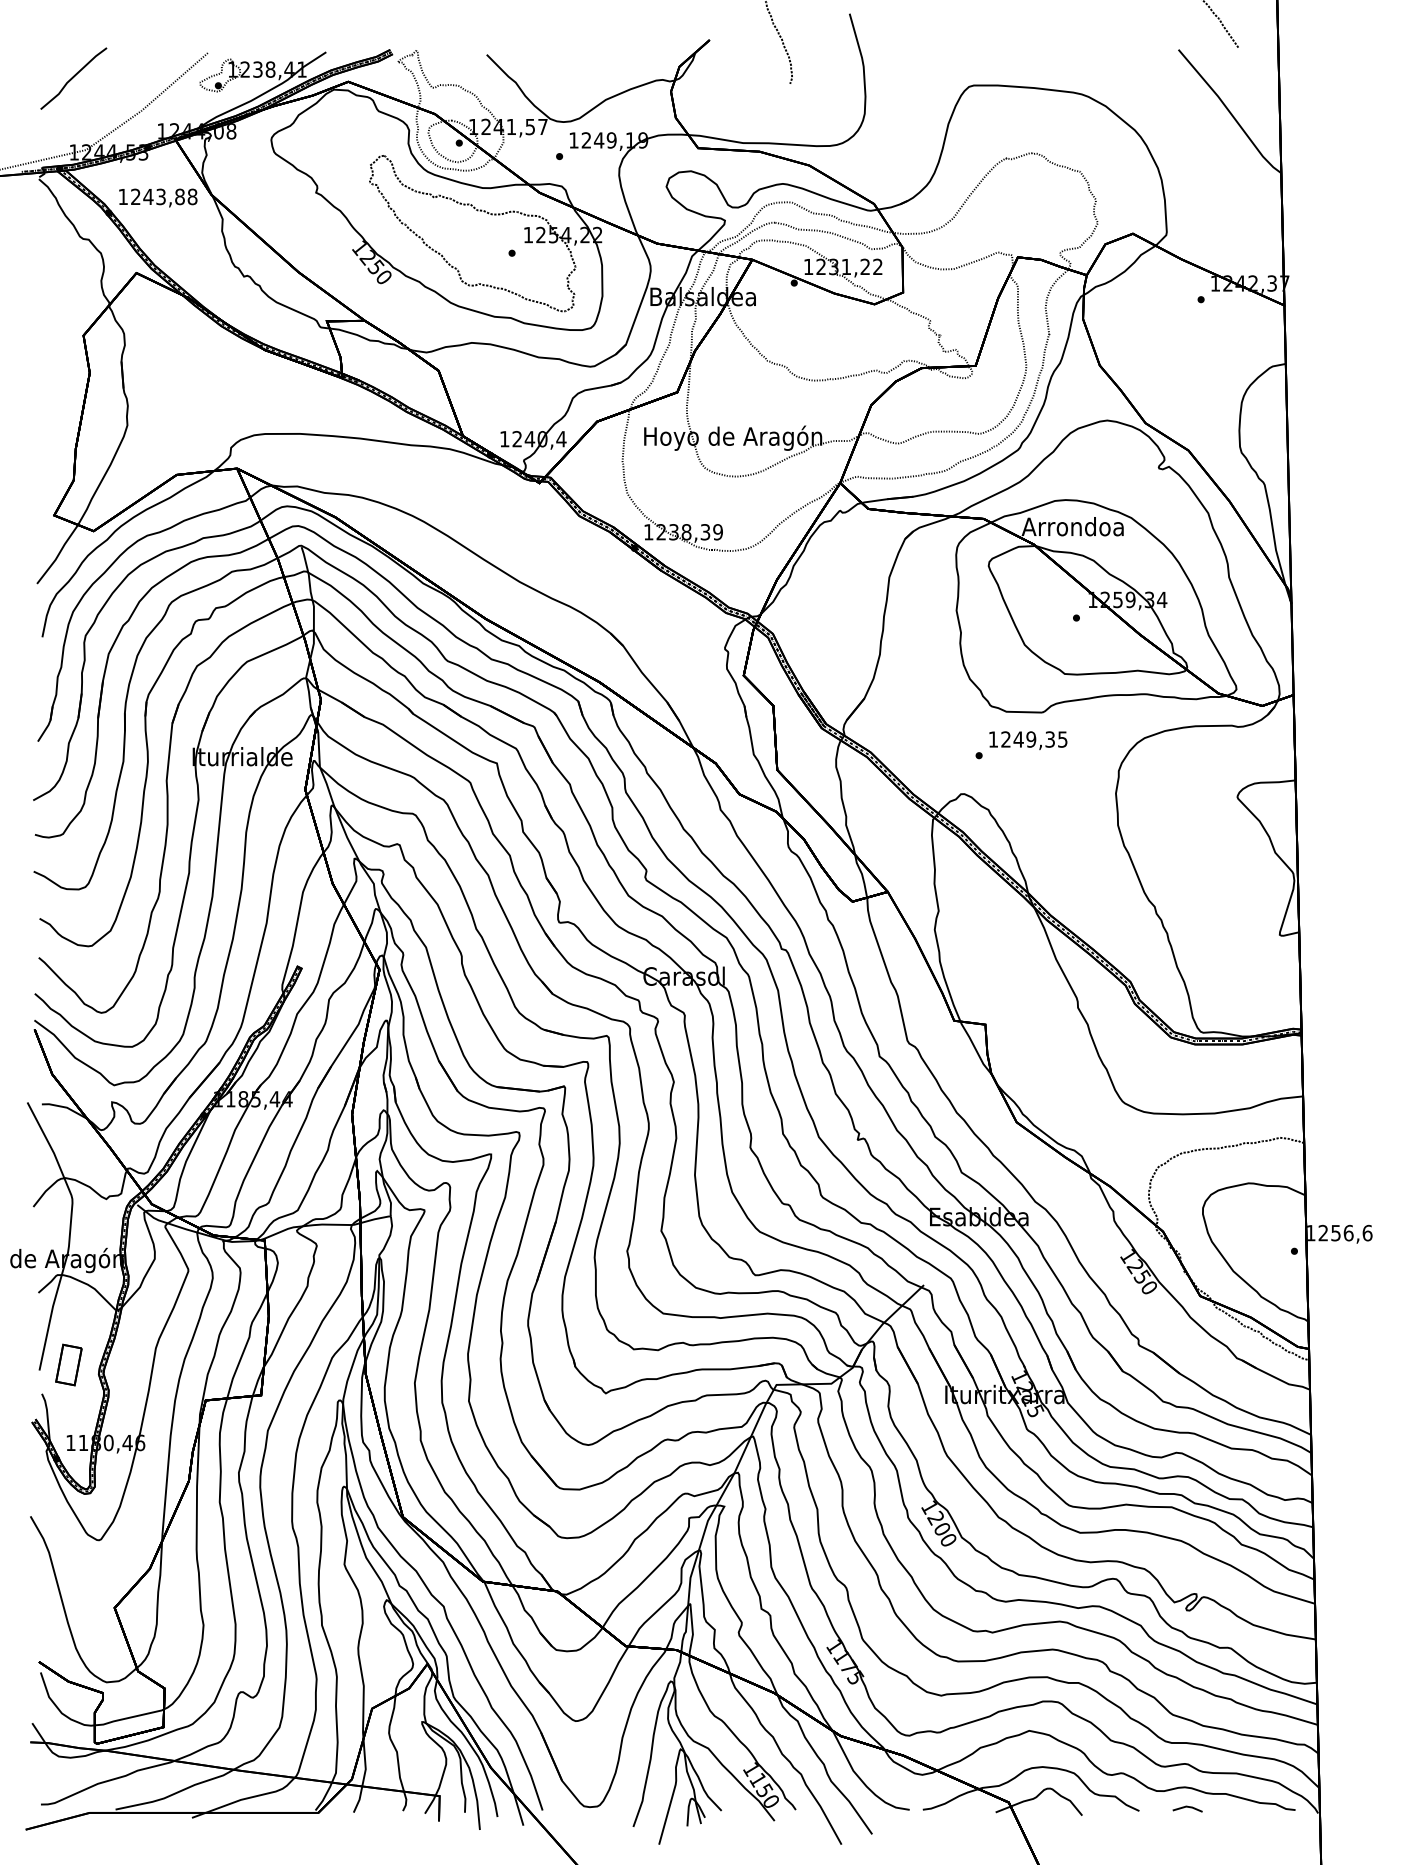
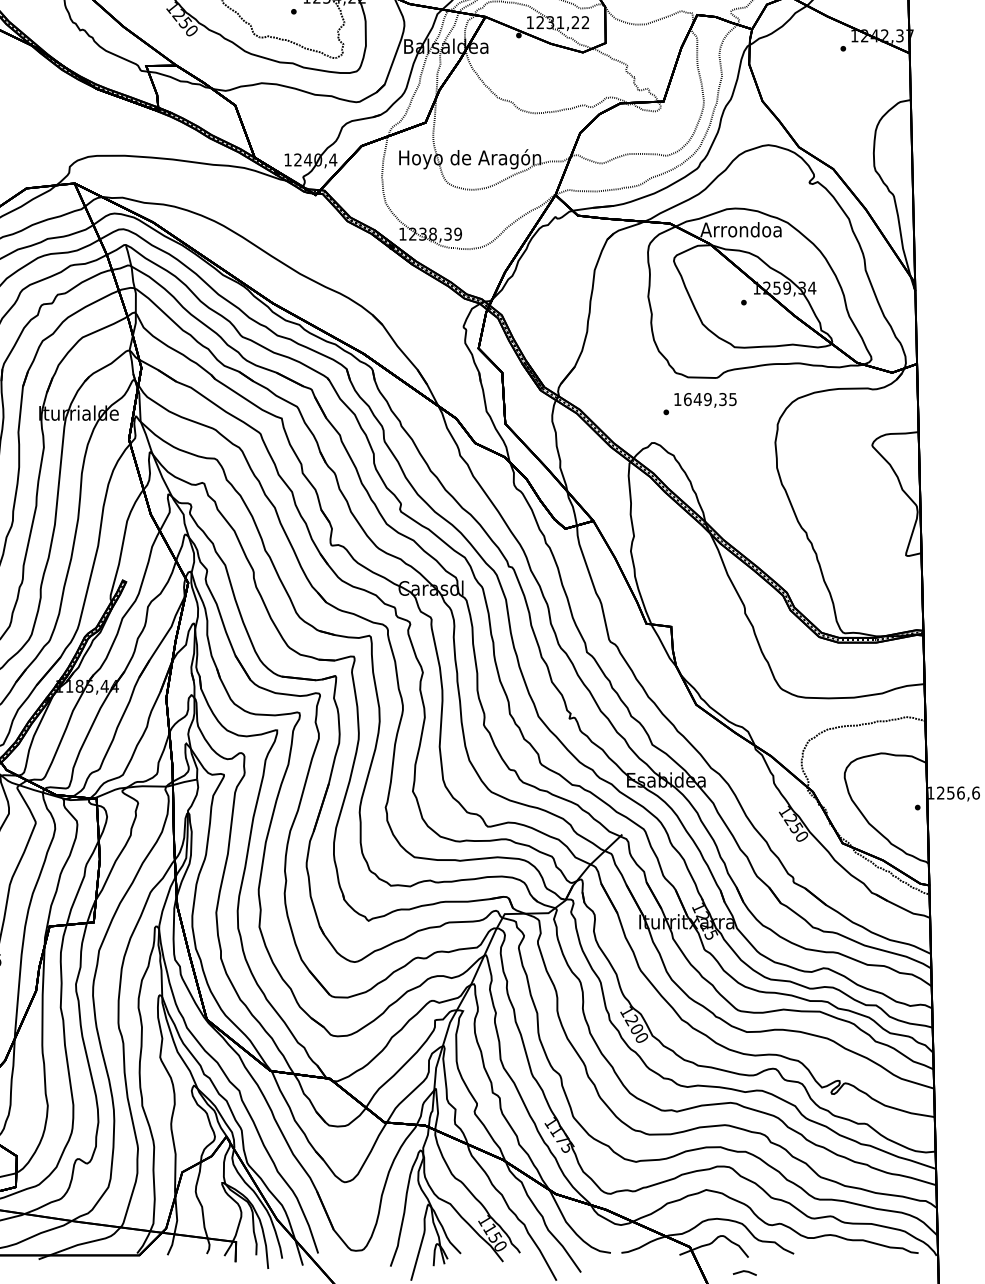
text: (1006, 739) -> (688, 399), 1249,35 -> 1649,35
line: (1187, 1807) -> (744, 1271), moved

